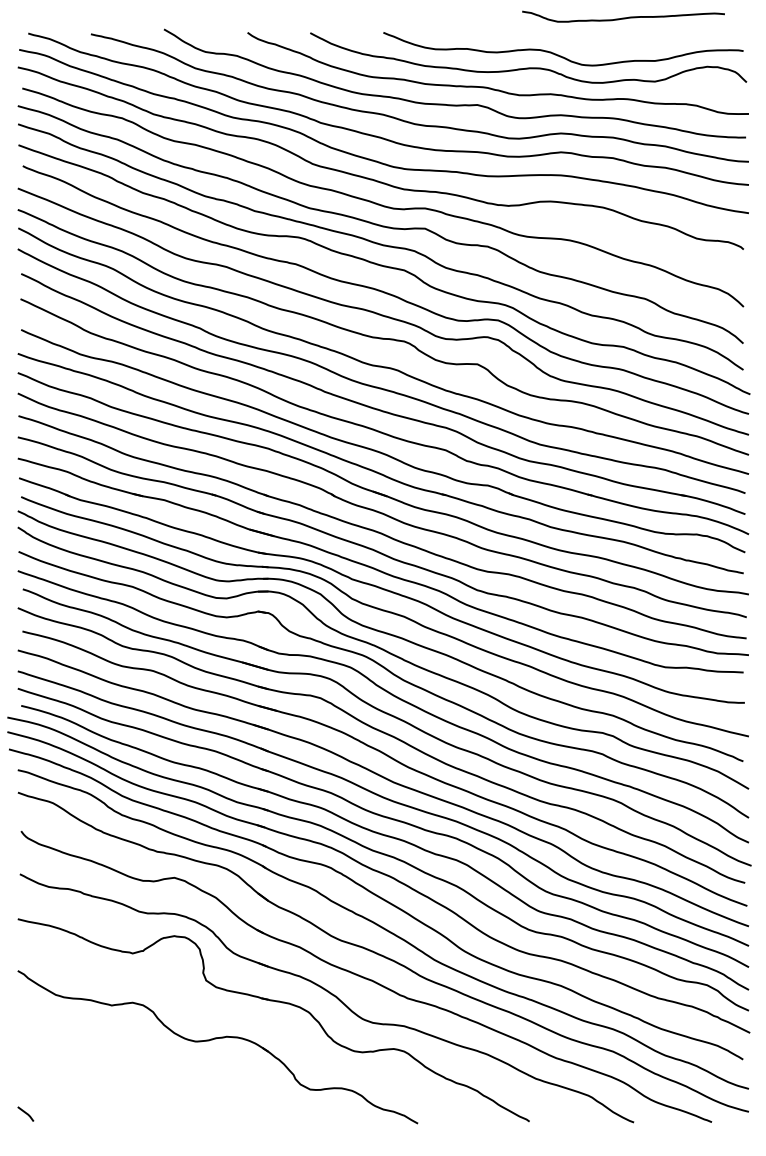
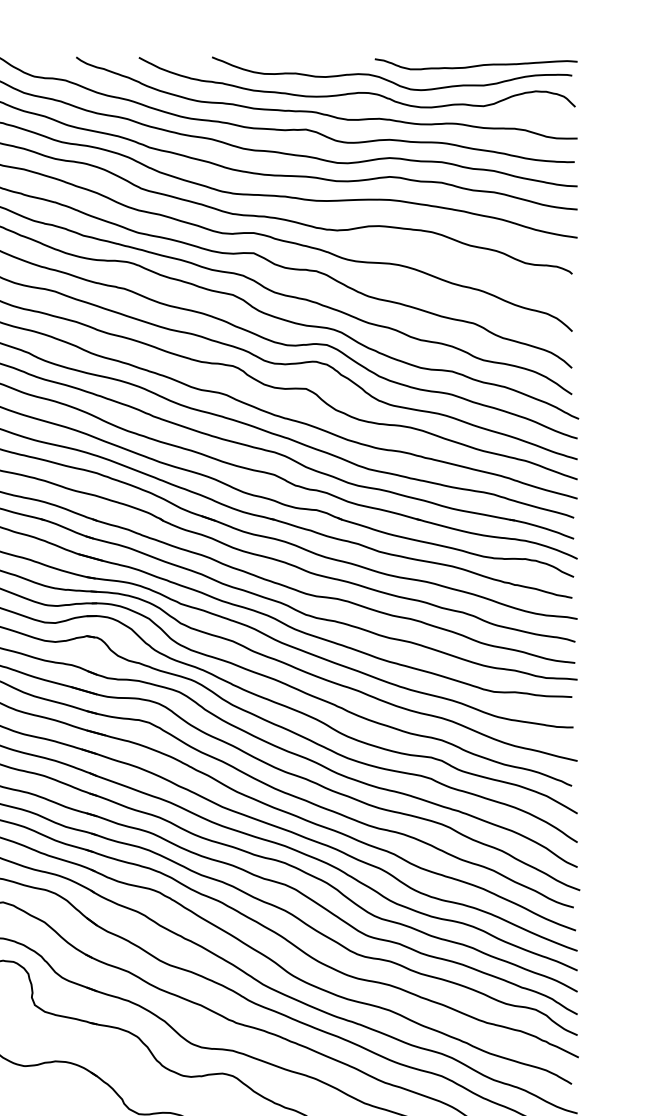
curve: (623, 17) -> (476, 65), moved

